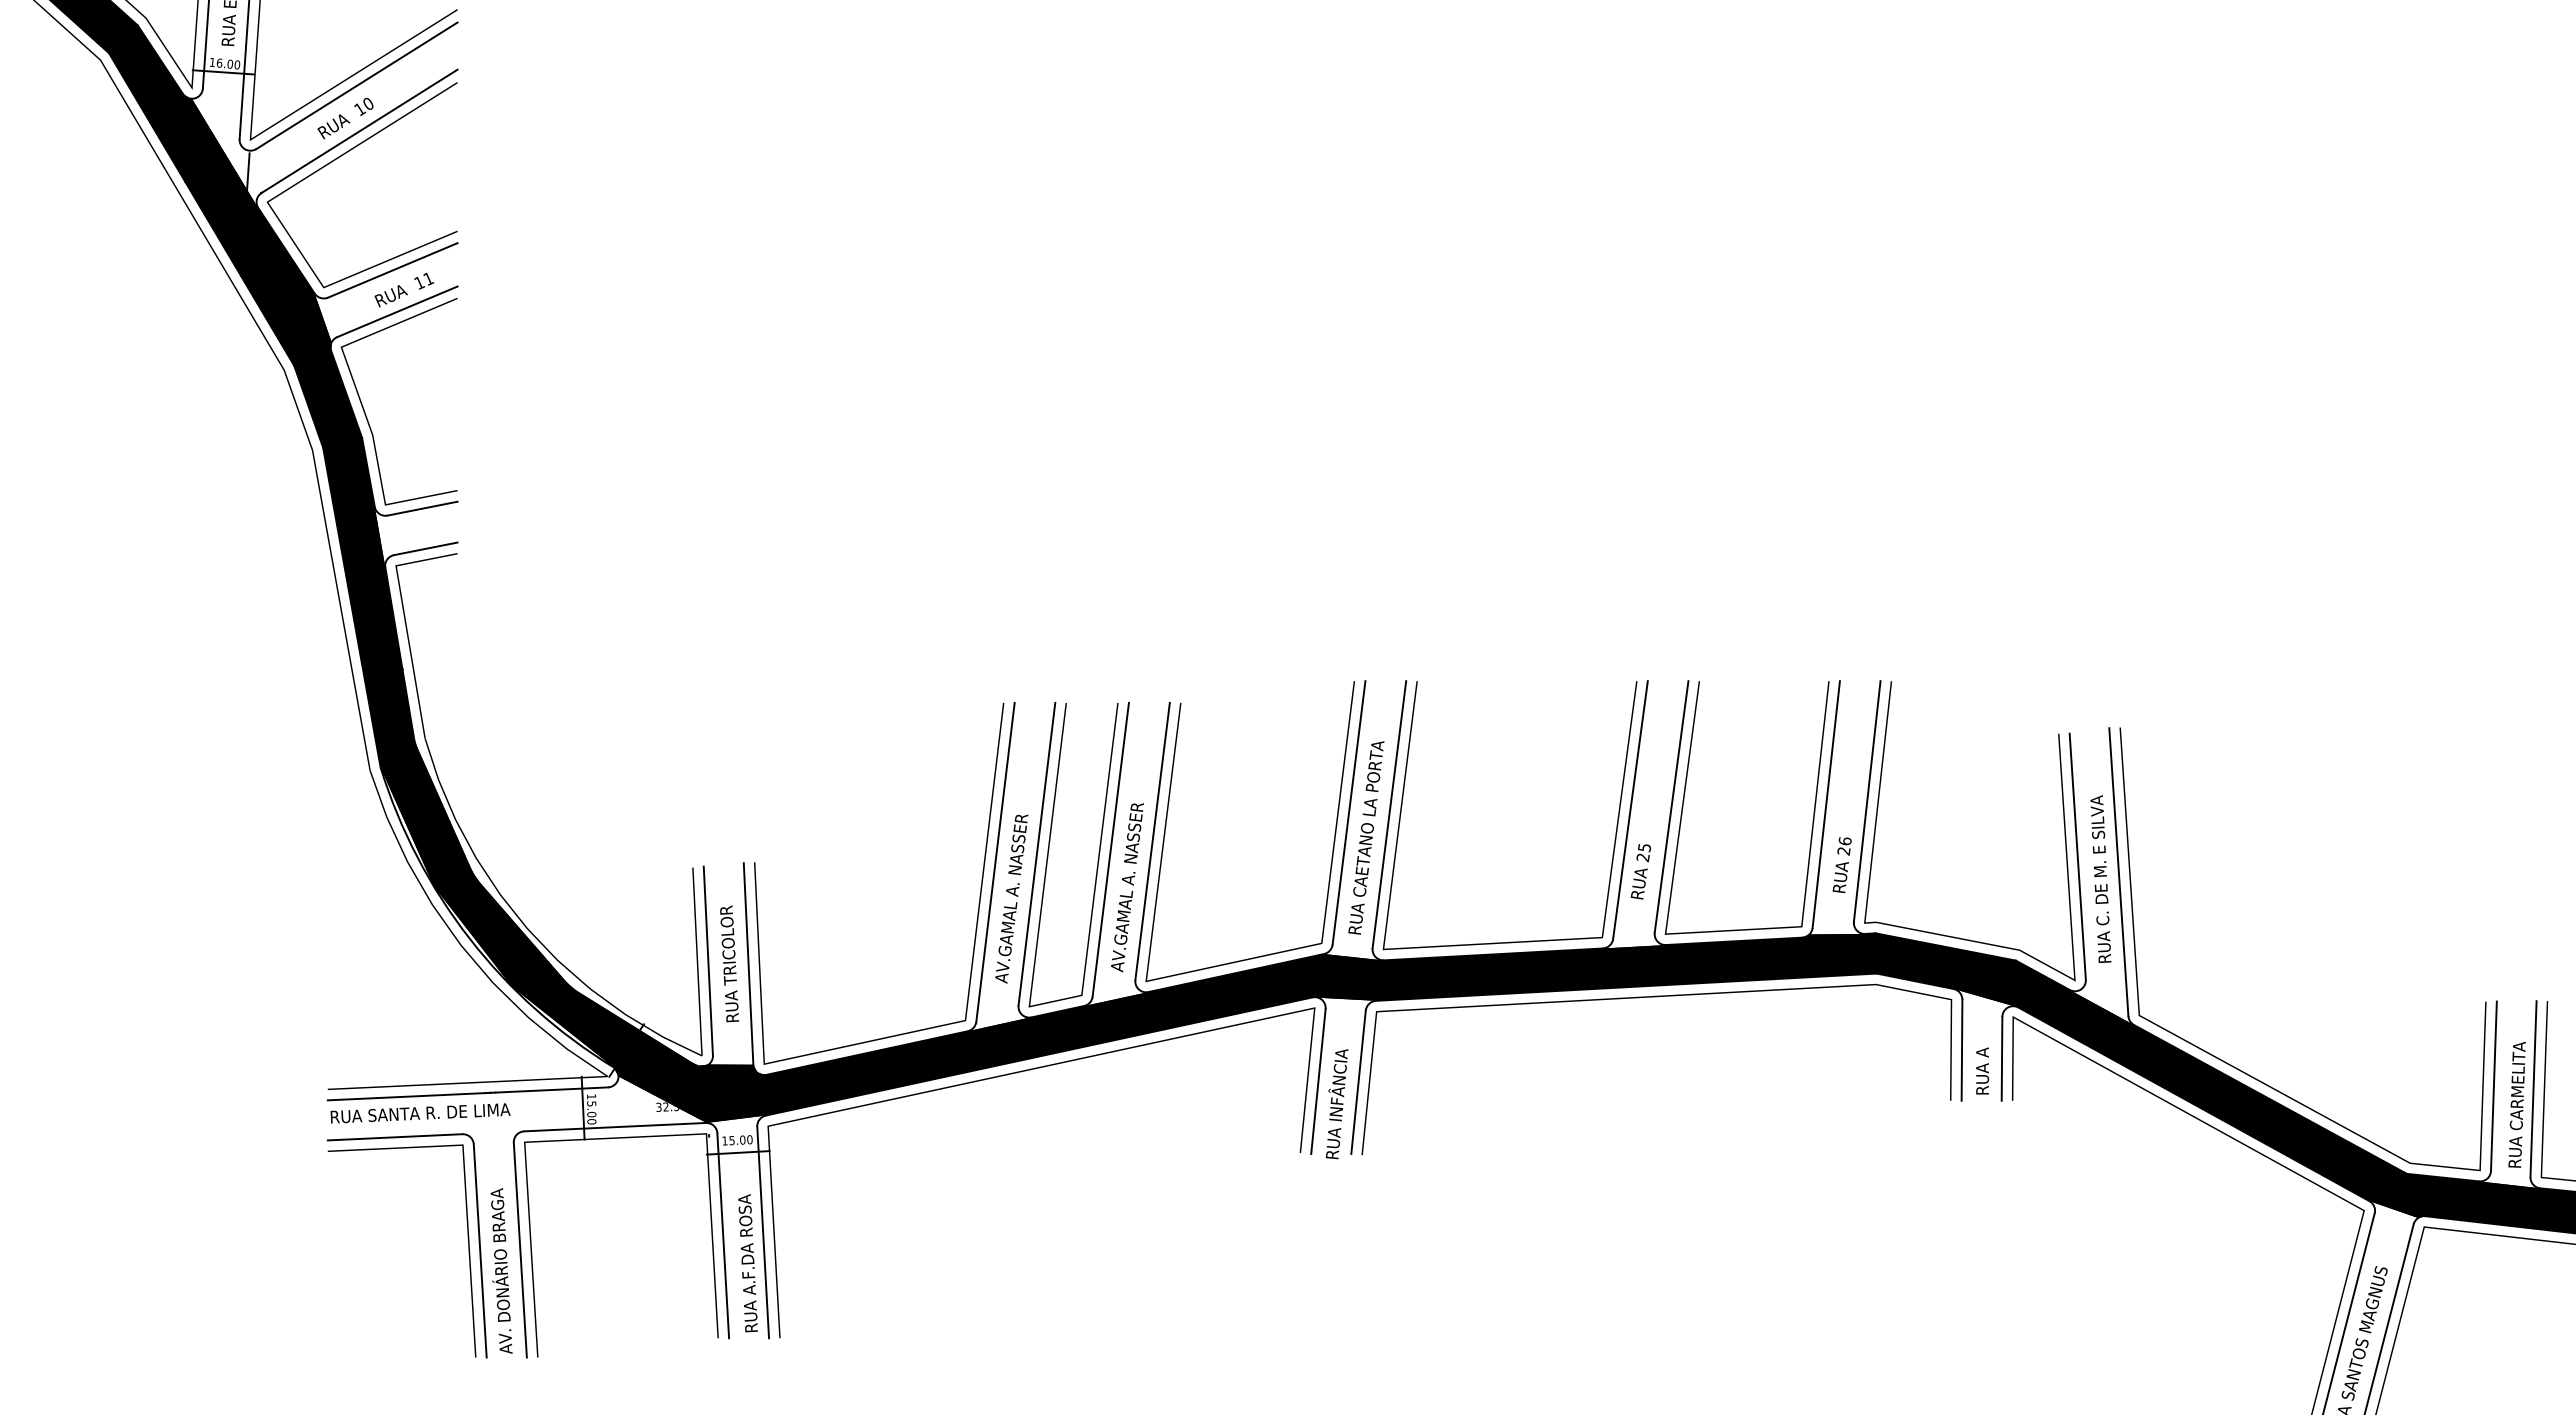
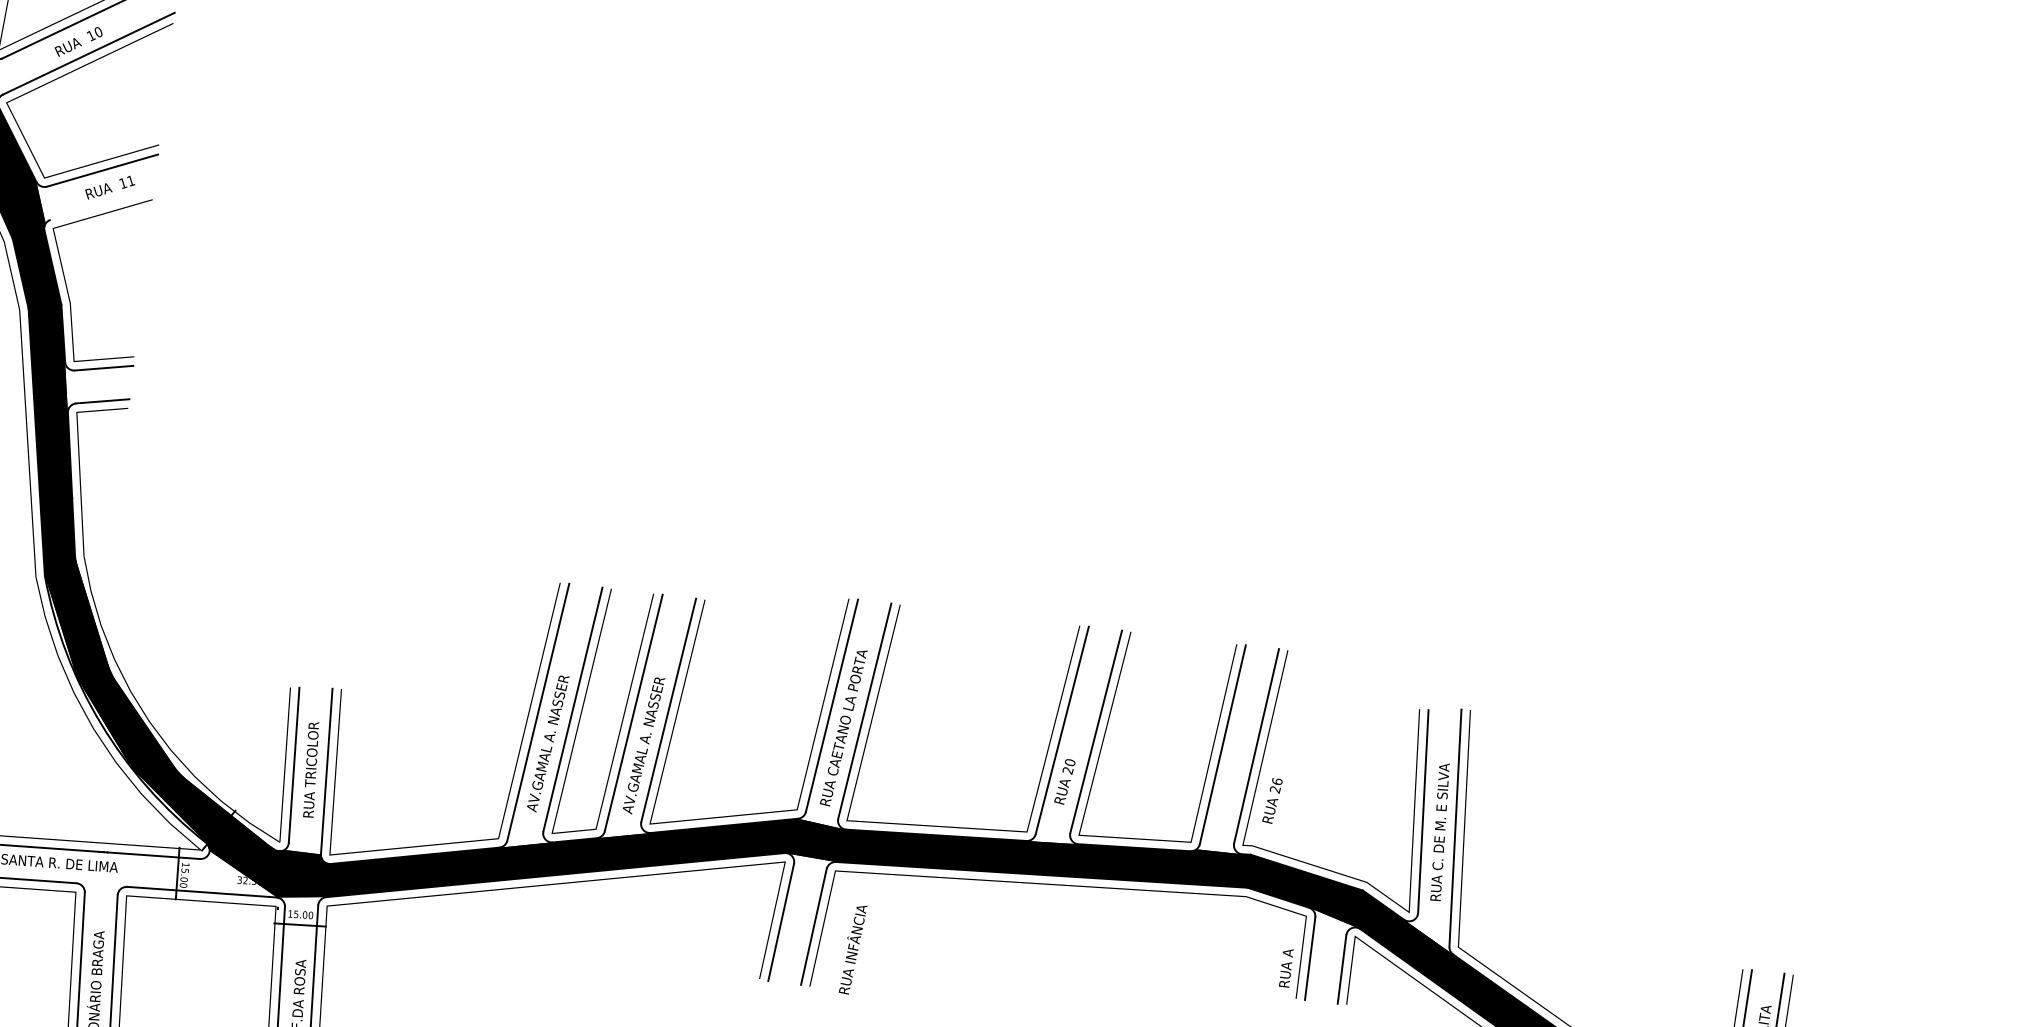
line: (397, 311) -> (102, 204), removed
text: (1644, 847) -> (1070, 762), 25 -> 20
text: (1841, 865) -> (1271, 801), moved
text: (1982, 1070) -> (1286, 967), moved
text: (1336, 1104) -> (852, 949), moved

